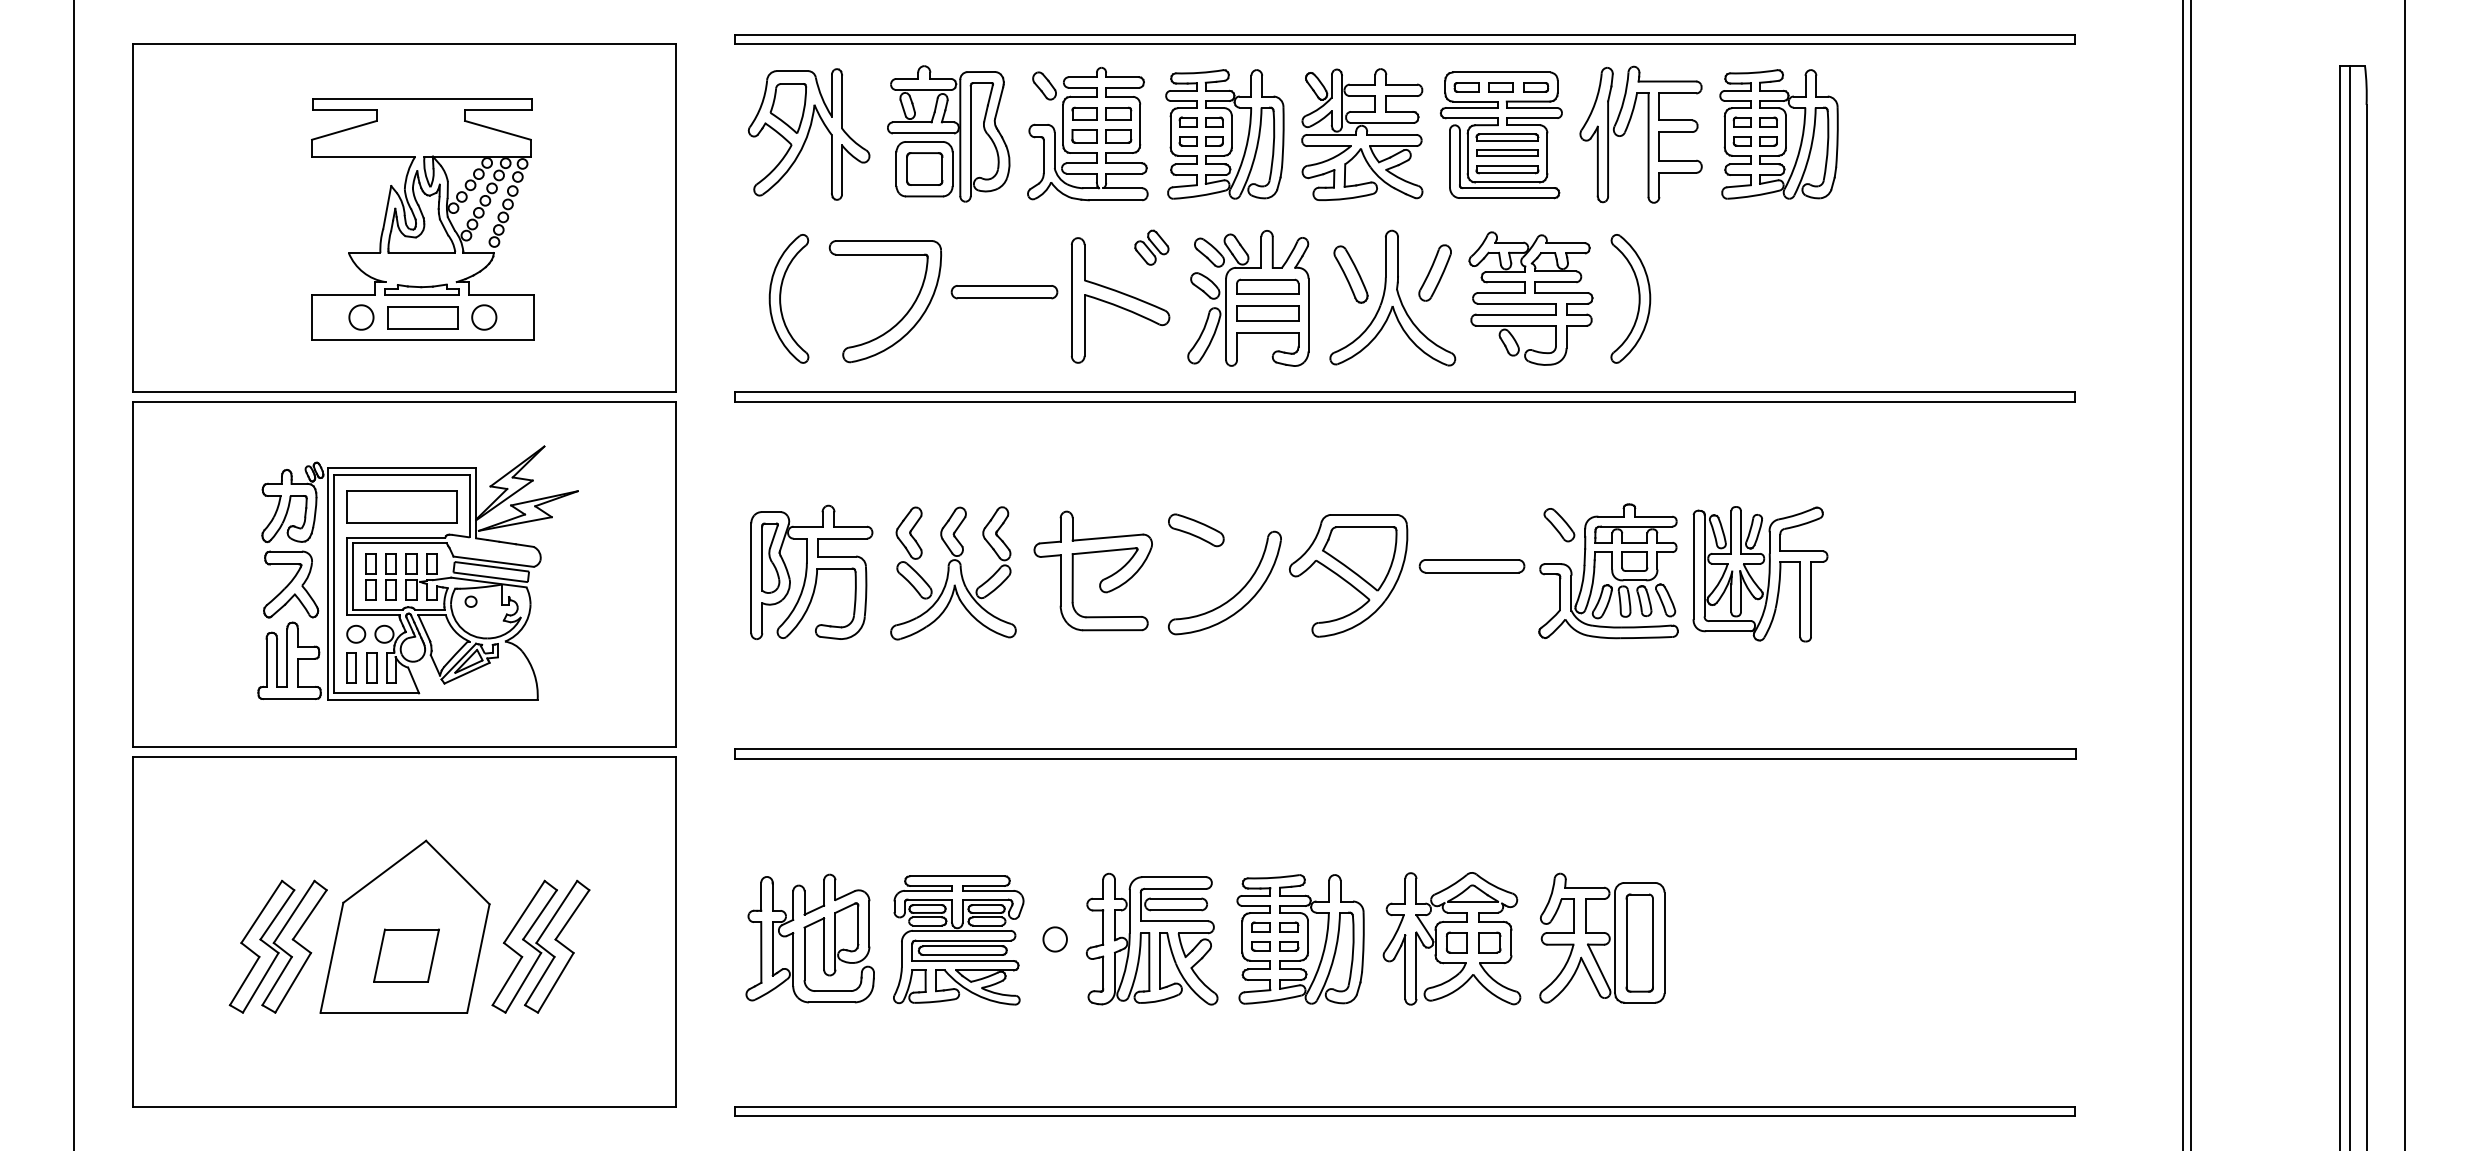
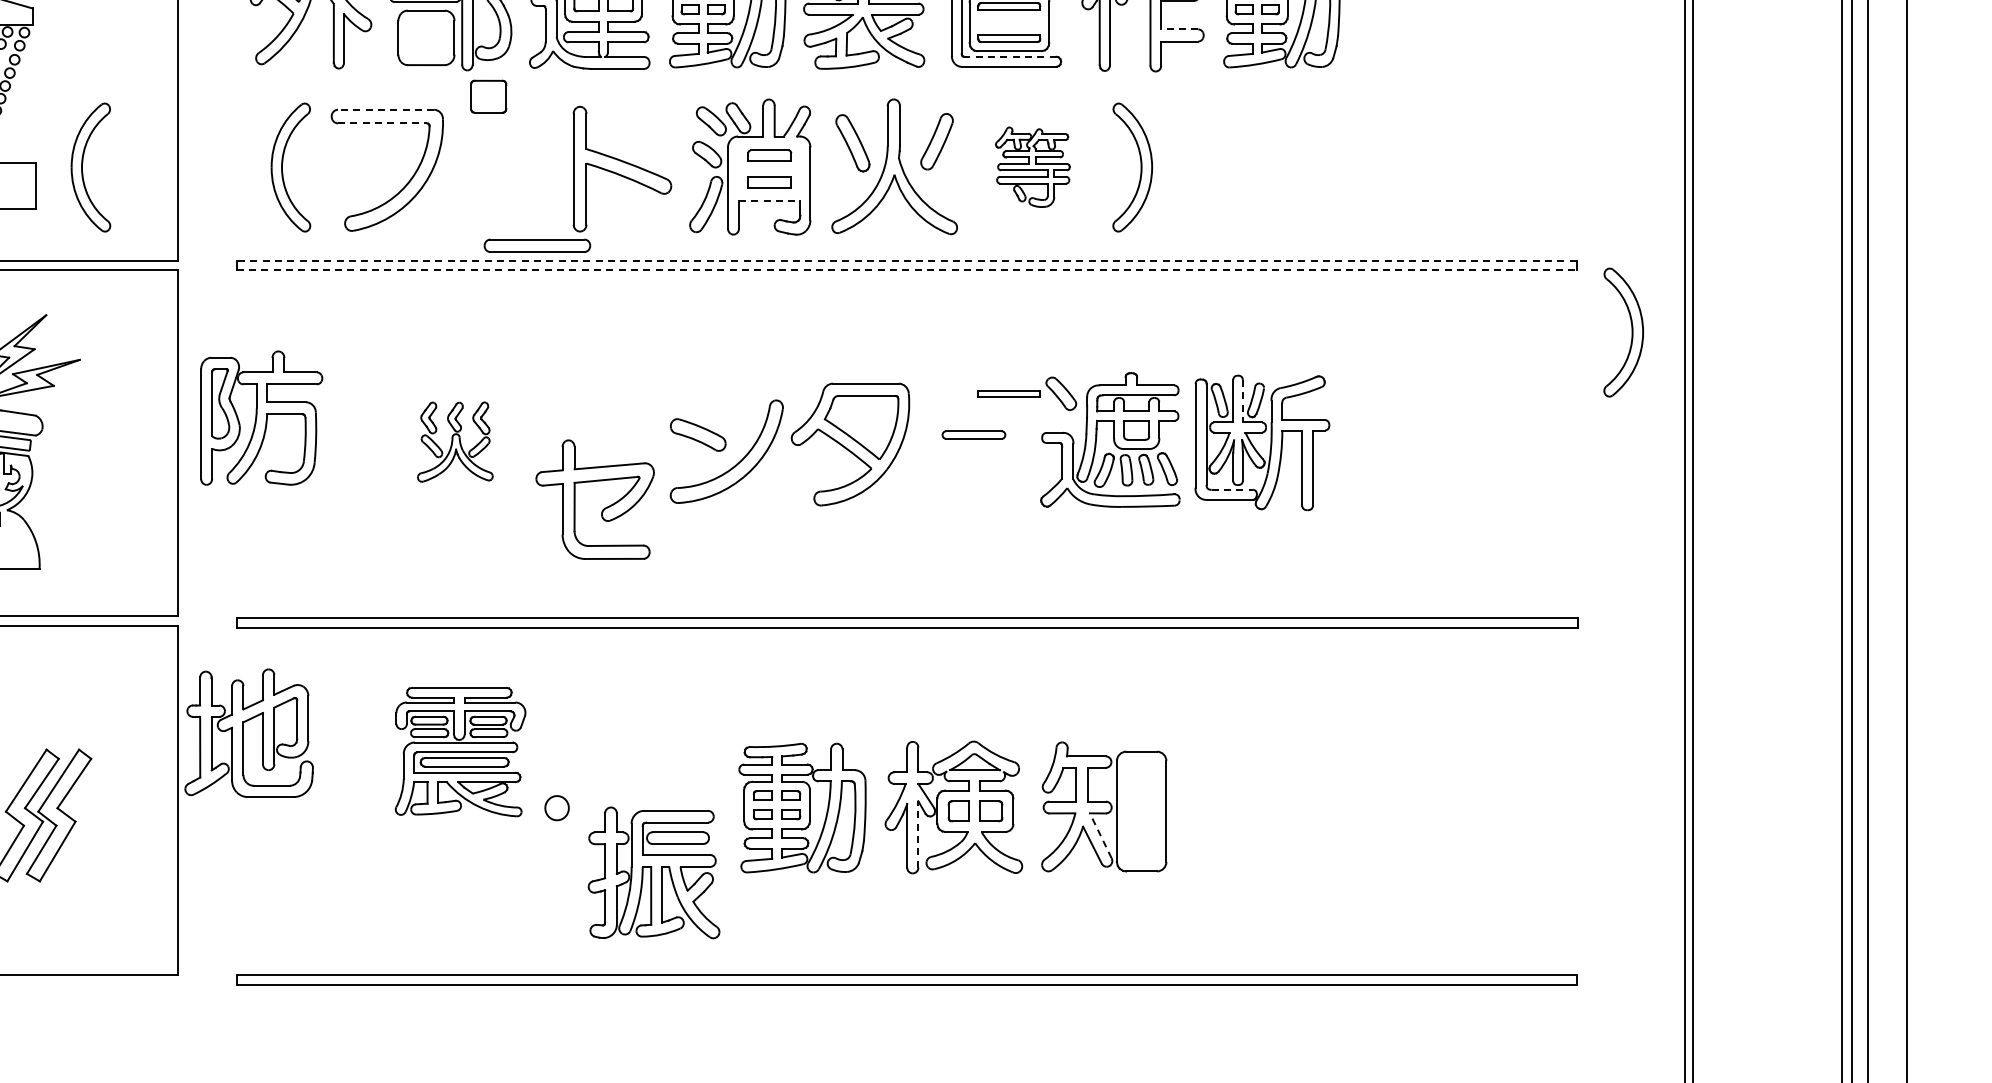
part: (1507, 152) -> (1009, 393), moved
line: (1677, 160) -> (1179, 29), solid -> dashed
part: (924, 168) -> (488, 96), moved
line: (1508, 188) -> (1010, 57), solid -> dashed
line: (883, 241) -> (385, 110), solid -> dashed
part: (1151, 247) -> (653, 116), removed
line: (880, 254) -> (382, 123), solid -> dashed
part: (1267, 286) -> (769, 155), size x0.7
part: (1004, 292) -> (537, 246), moved
part: (581, 295) -> (83, 164), added
part: (1530, 298) -> (1032, 167), size x0.6
part: (1267, 313) -> (769, 182), size x0.7
line: (1267, 332) -> (769, 201), solid -> dashed
line: (1404, 391) -> (906, 260), solid -> dashed
line: (1404, 401) -> (906, 270), solid -> dashed
part: (2129, 463) -> (1631, 332), added
part: (1196, 530) -> (698, 435), moved
line: (1740, 532) -> (1242, 401), solid -> dashed
part: (1471, 566) -> (973, 435), size x0.6
part: (811, 571) -> (261, 417), moved
part: (953, 573) -> (455, 442), size x0.6
part: (1102, 579) -> (604, 508), moved
line: (1730, 621) -> (1232, 490), solid -> dashed
part: (809, 938) -> (248, 733), moved
part: (1151, 938) -> (653, 872), moved
part: (958, 940) -> (460, 752), moved
part: (1639, 942) -> (1141, 811), removed
line: (1416, 965) -> (918, 834), solid -> dashed
line: (1598, 967) -> (1100, 836), solid -> dashed

